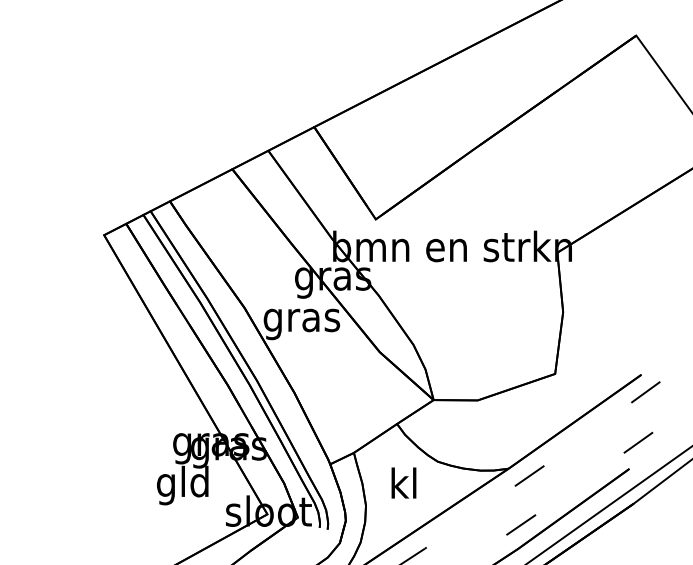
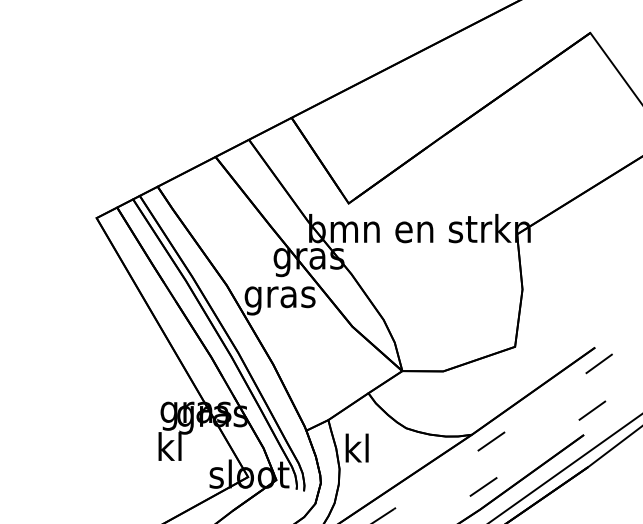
text: (403, 482) -> (356, 447), moved
text: (182, 485) -> (169, 450), gld -> kl

